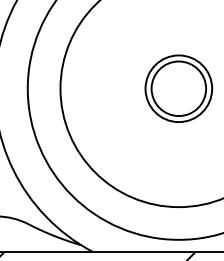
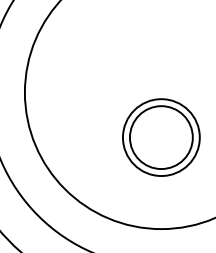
part: (178, 88) -> (160, 137), moved

